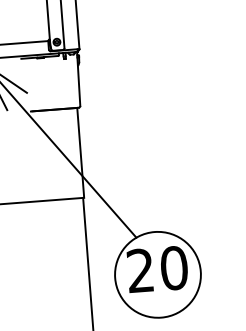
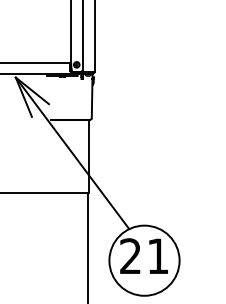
text: (174, 268) -> (158, 256), 20 -> 21

